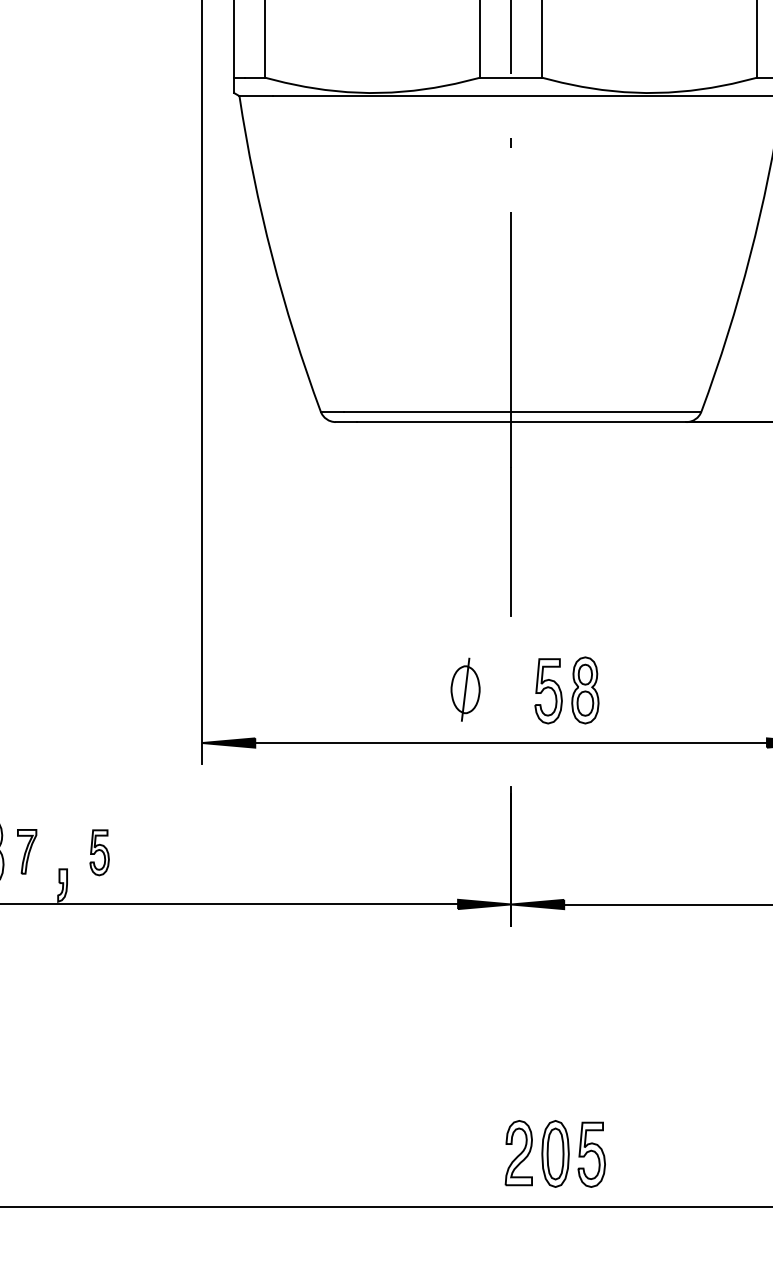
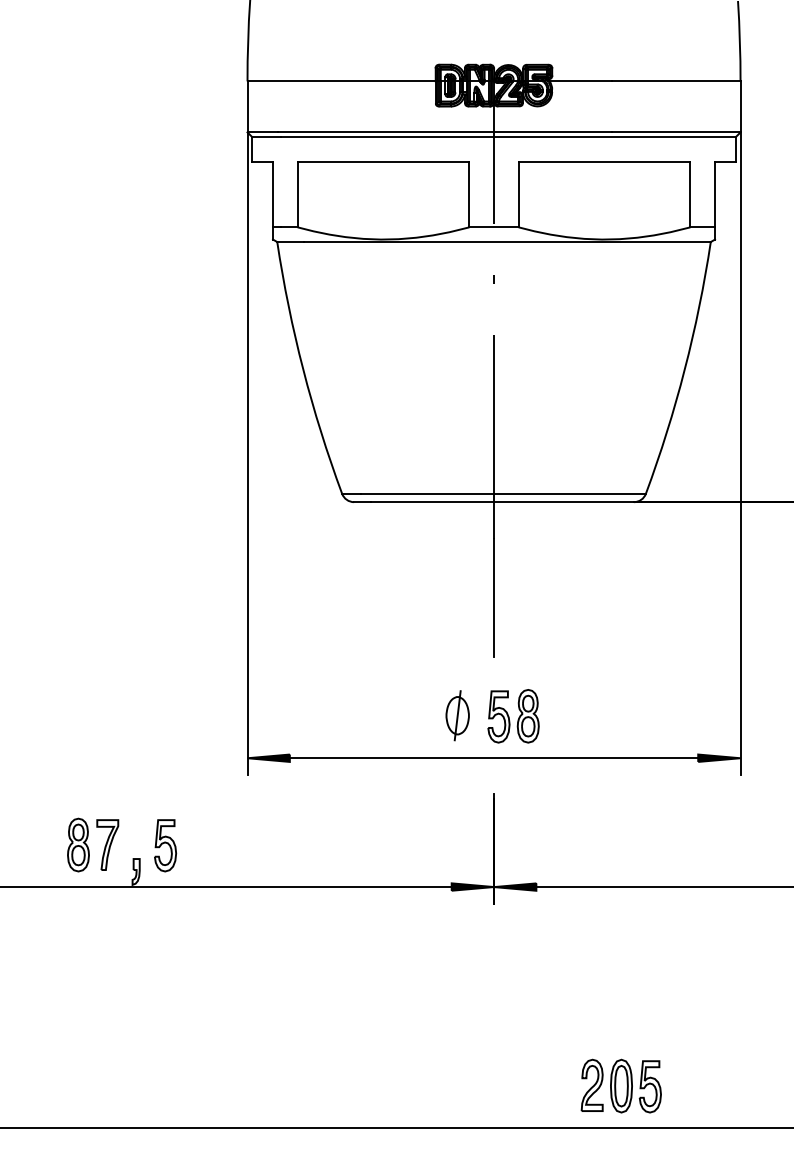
part: (566, 690) -> (513, 716), moved
part: (26, 851) -> (107, 844), size x1.43
part: (99, 852) -> (165, 845), size x1.43
part: (554, 1153) -> (620, 1085), moved

